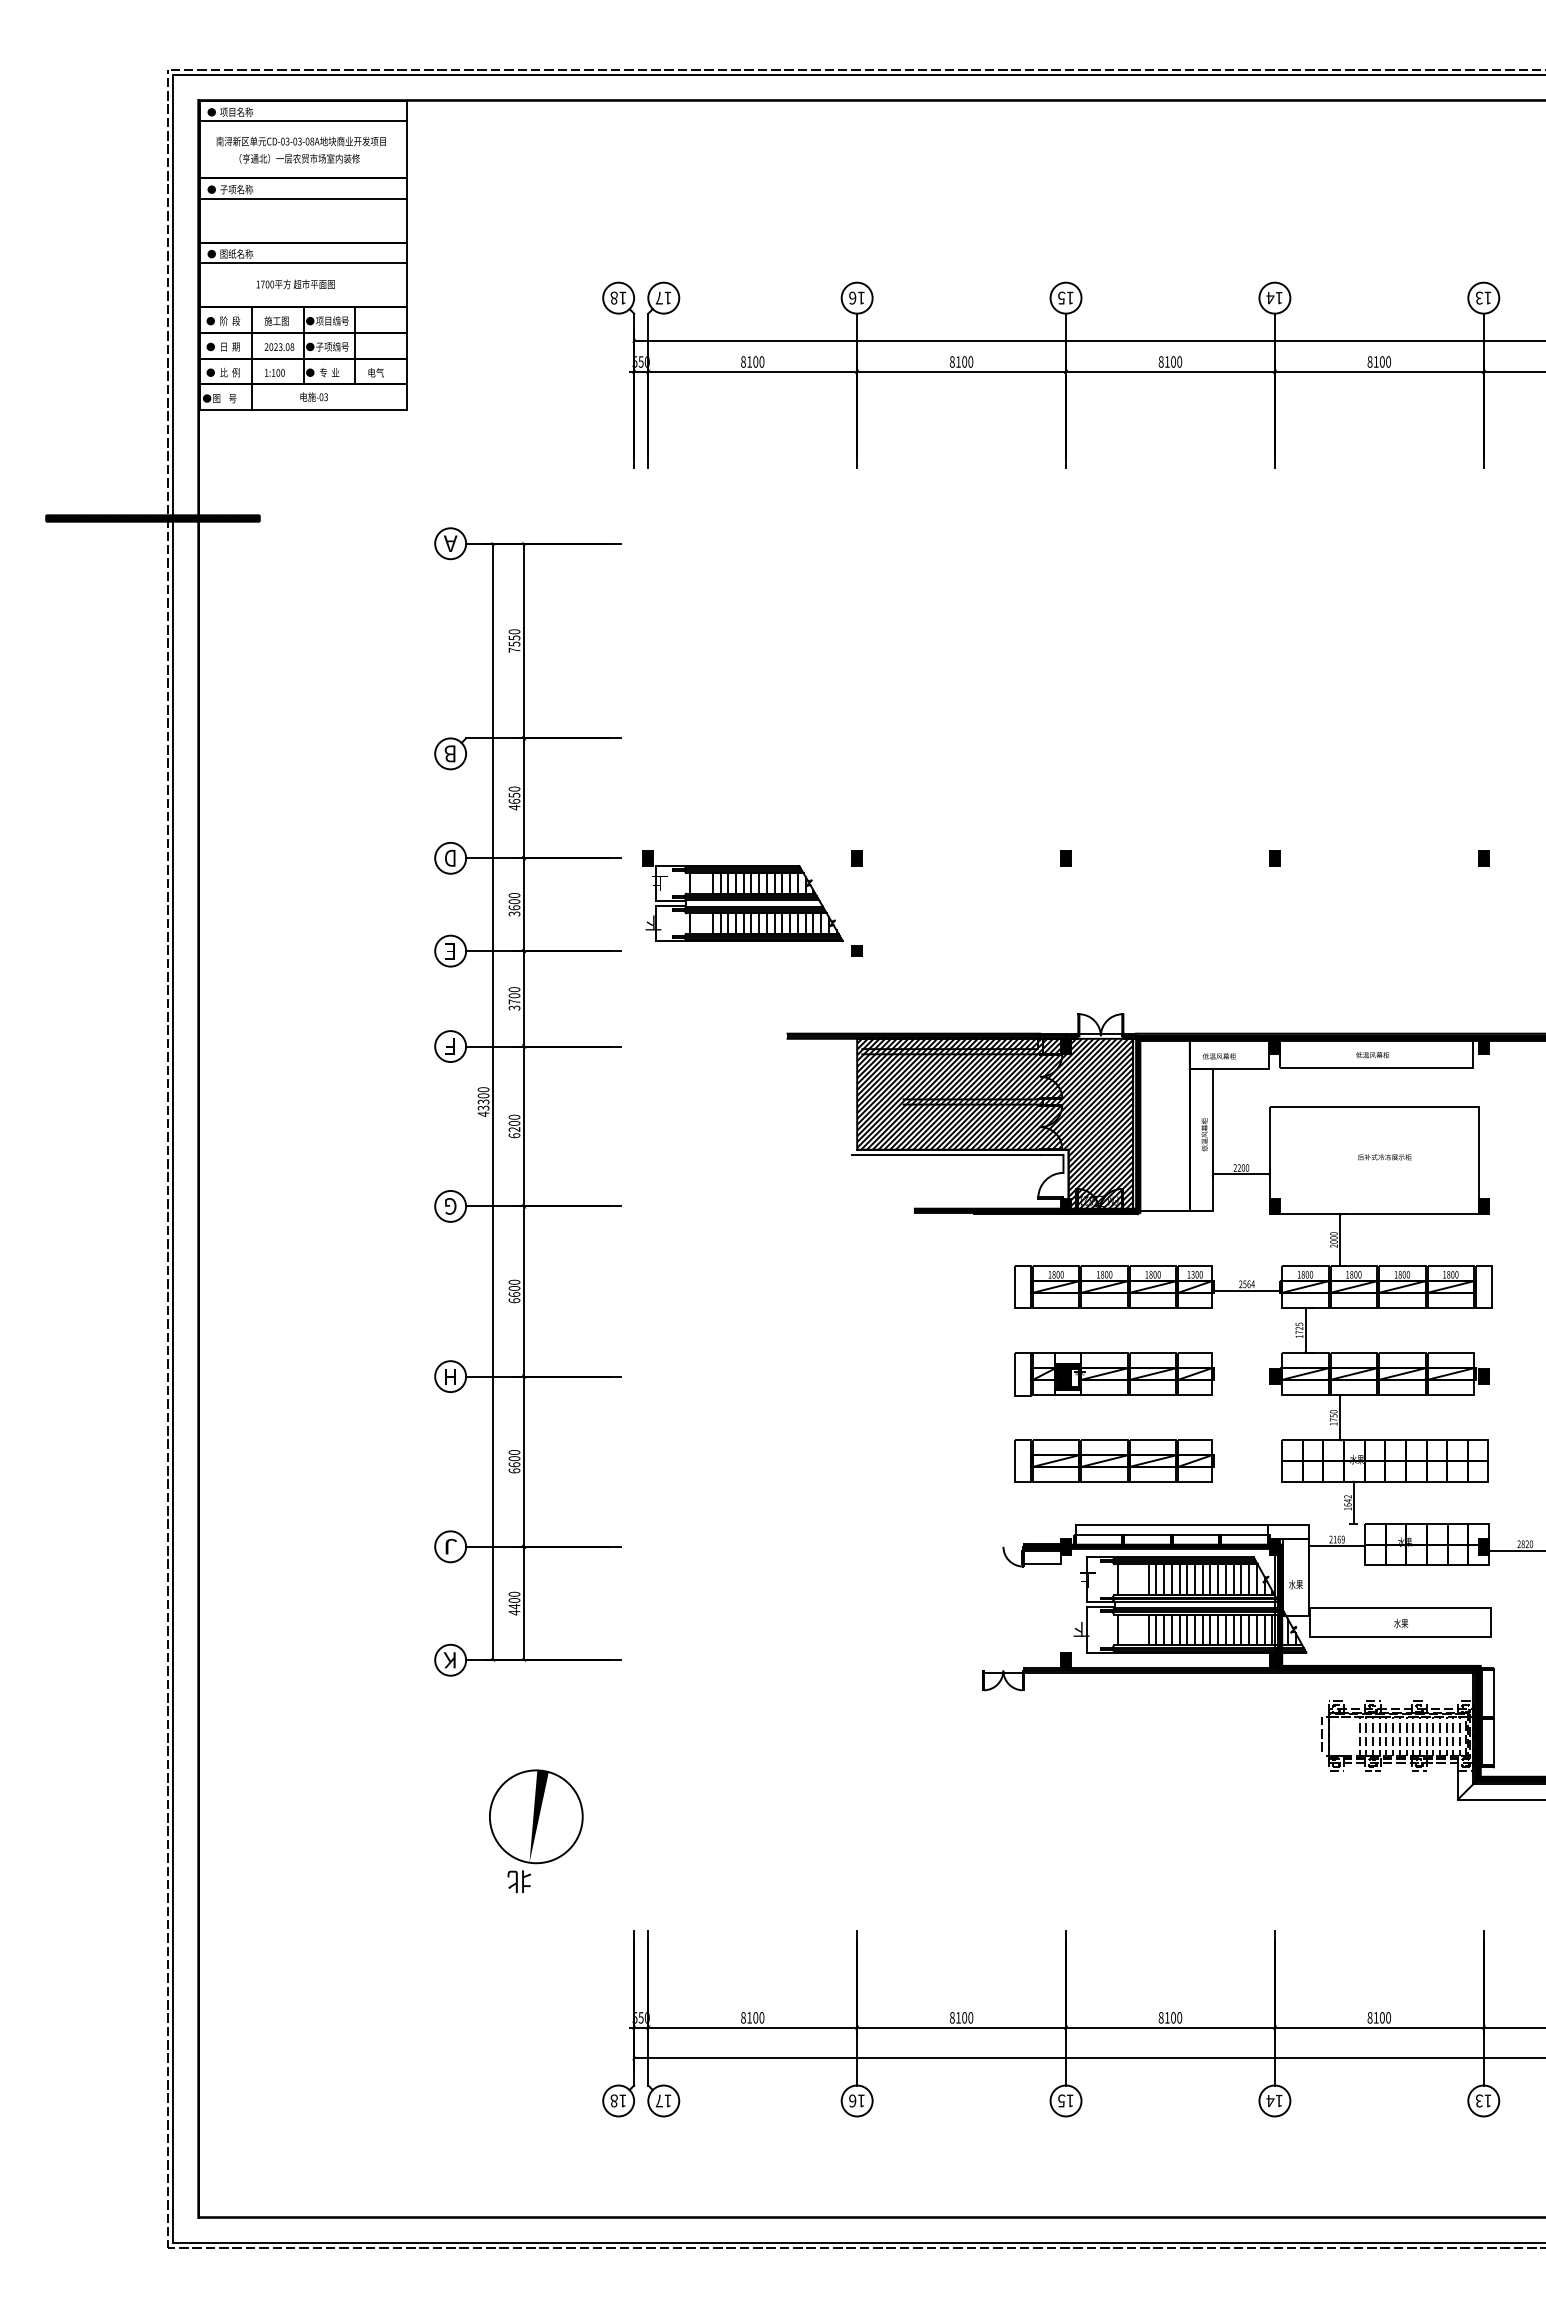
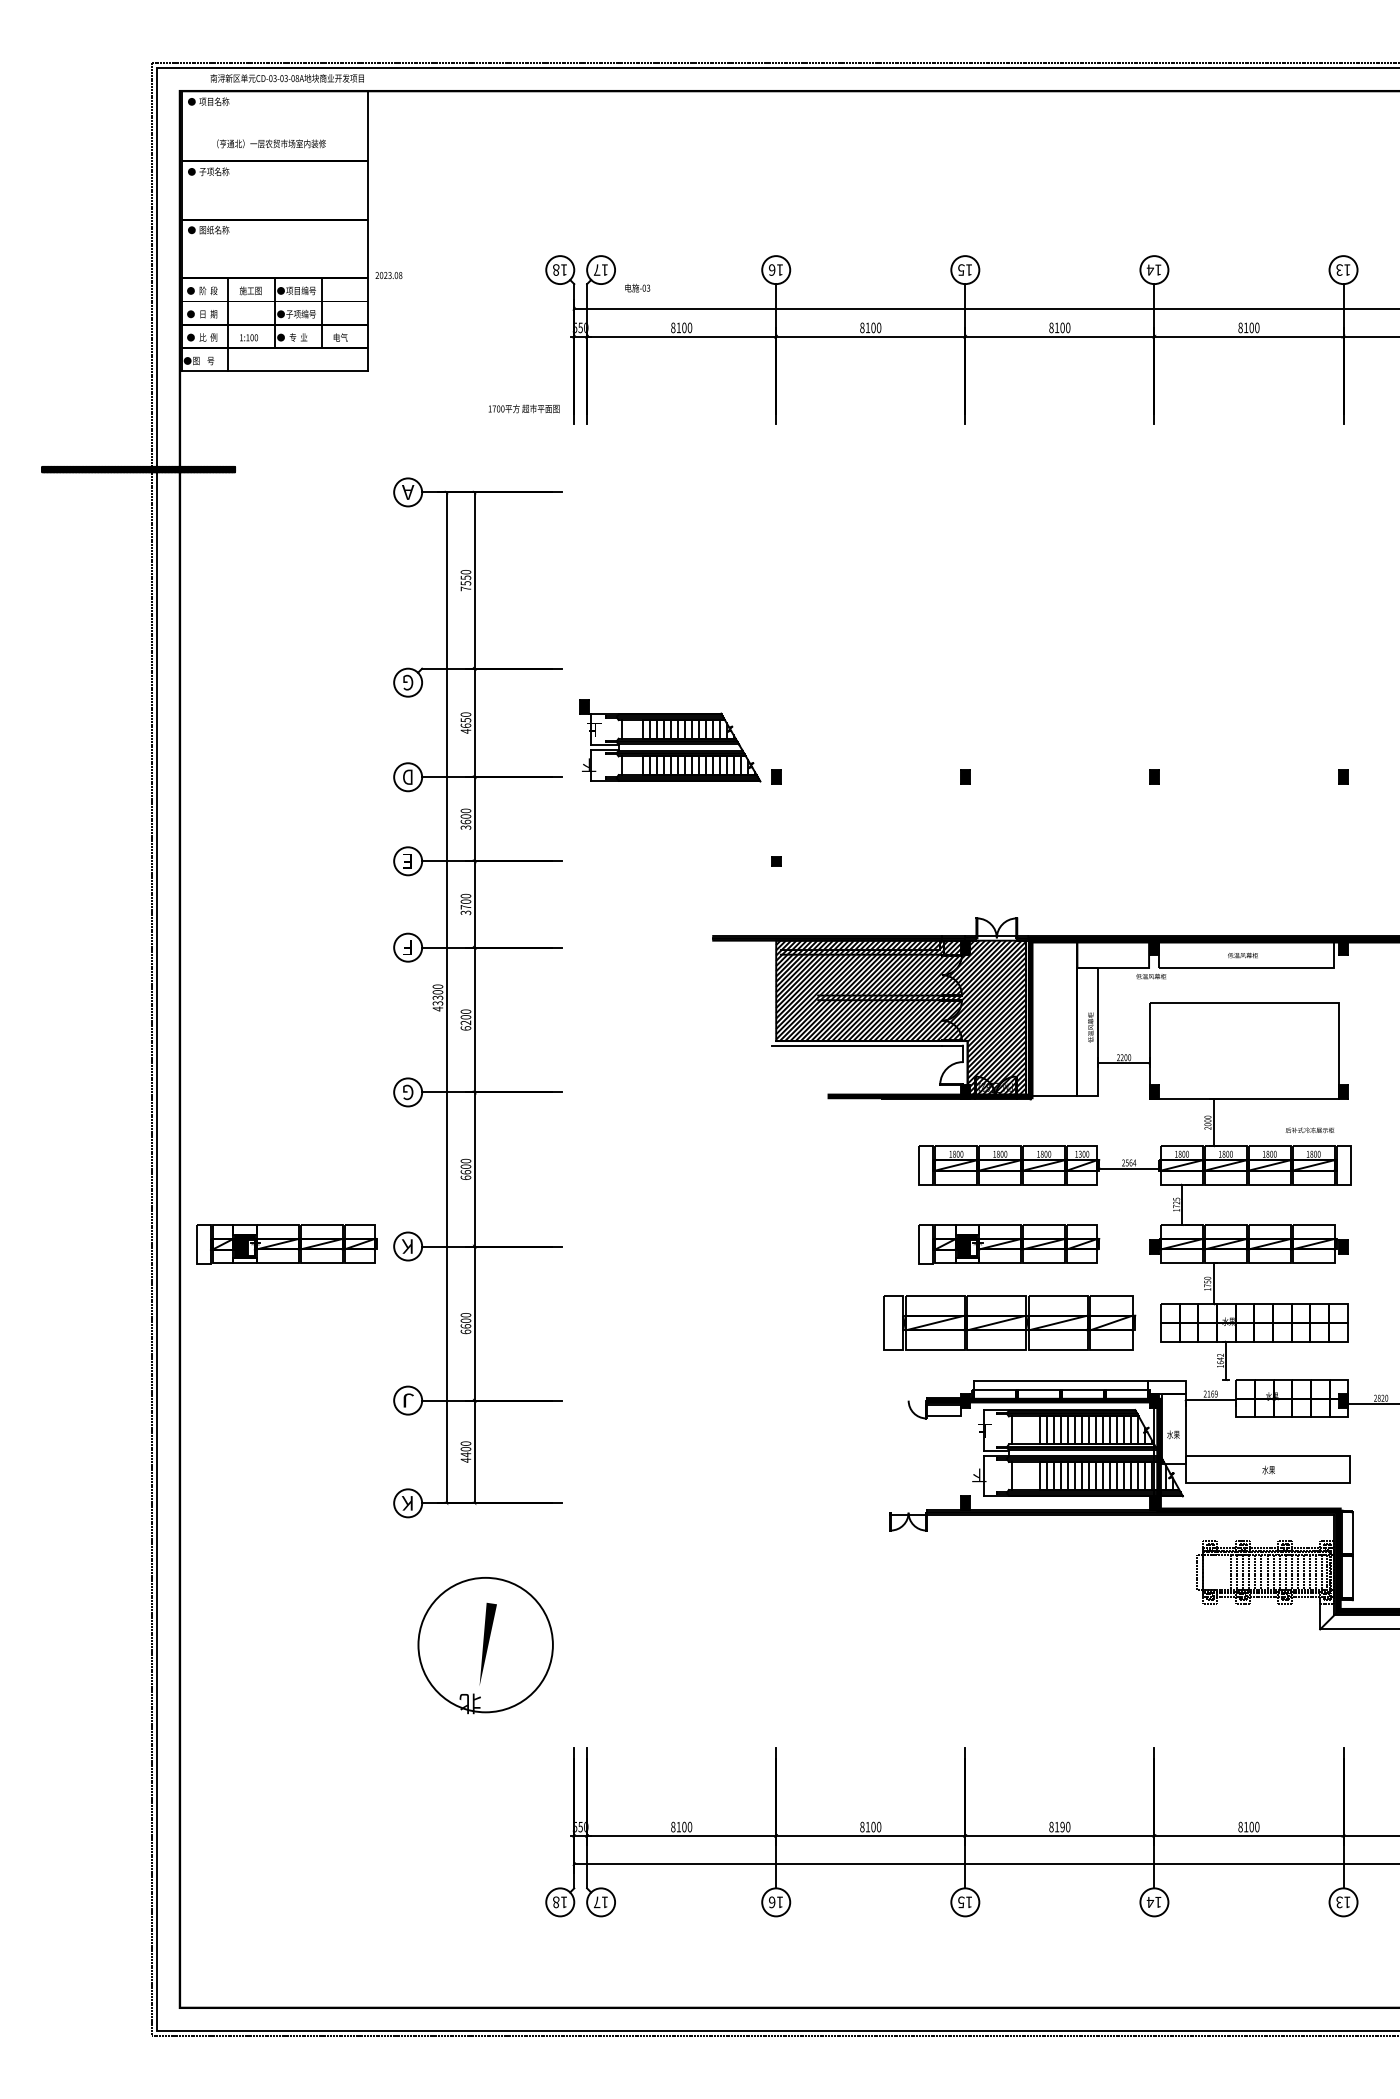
line: (303, 121) -> (274, 110), removed
text: (300, 141) -> (286, 78), moved
line: (303, 198) -> (274, 179), removed
line: (303, 263) -> (274, 238), removed
text: (295, 284) -> (523, 408), moved
text: (279, 346) -> (388, 274), moved
text: (313, 396) -> (637, 287), moved
text: (450, 753) -> (408, 682), B -> G
part: (742, 895) -> (669, 740), moved
text: (1218, 1056) -> (1150, 976), moved
text: (1384, 1157) -> (1309, 1130), moved
part: (316, 1374) -> (286, 1244), added
text: (449, 1376) -> (407, 1246), H -> K
part: (1114, 1460) -> (1009, 1322), size x1.4
circle: (535, 1816) -> (484, 1644), size x1.6
text: (1173, 2017) -> (1062, 1826), 8100 -> 8190

